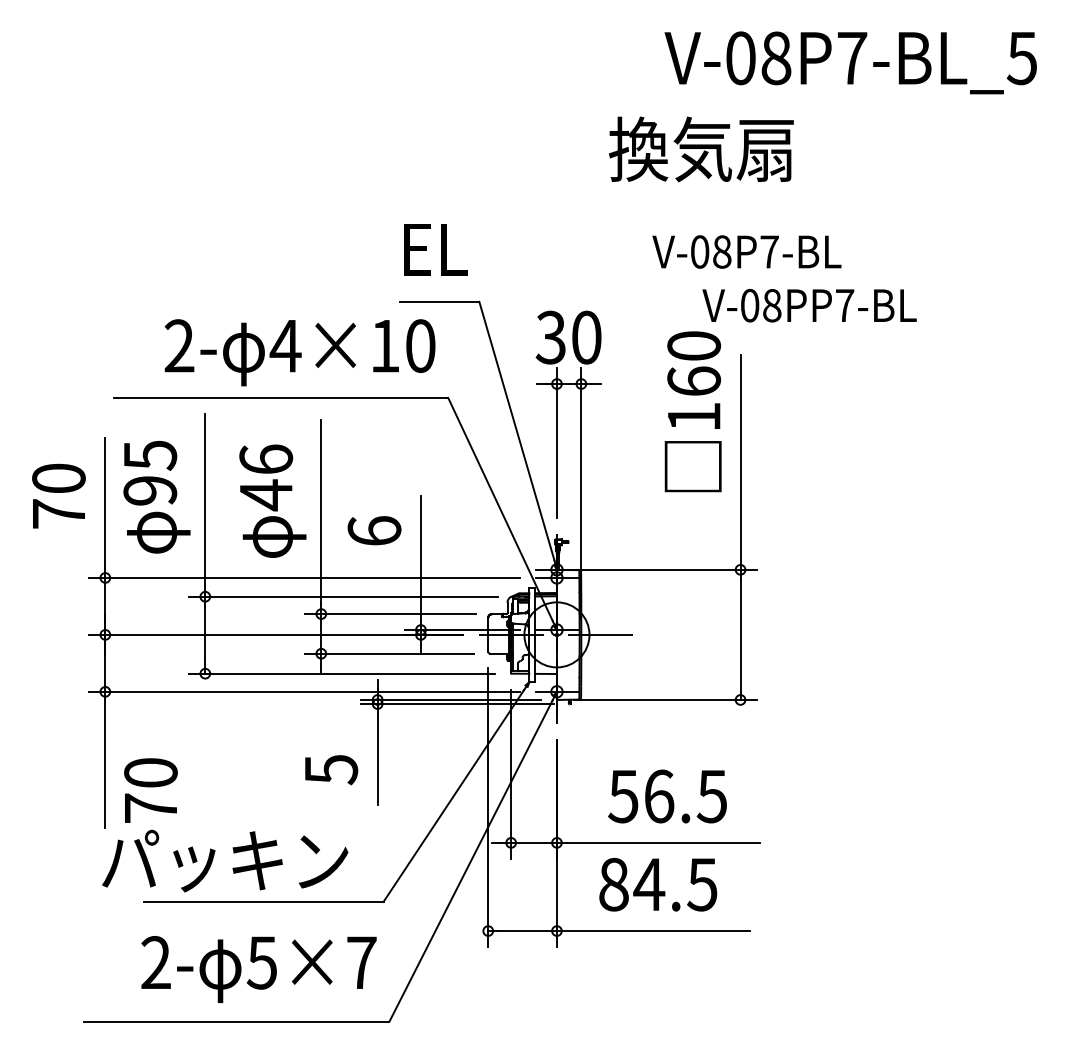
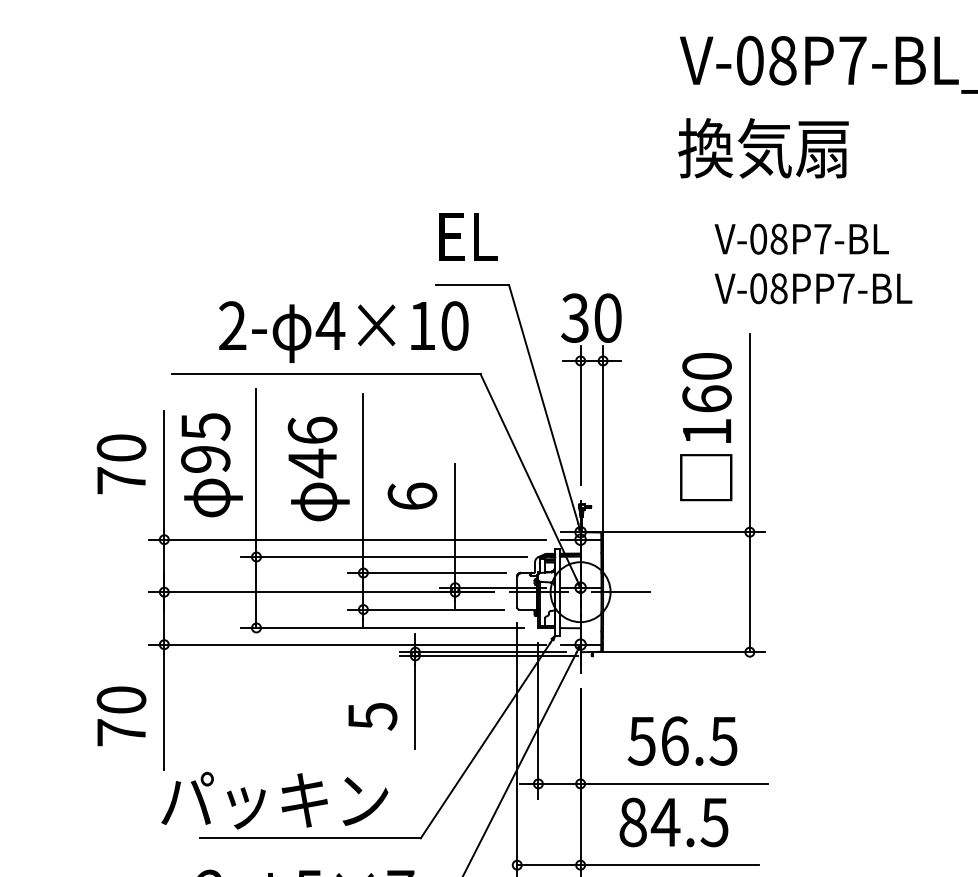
text: (701, 149) -> (763, 148), moved
text: (746, 251) -> (801, 238), moved
text: (692, 411) -> (705, 426), moved
text: (150, 790) -> (121, 716), moved

